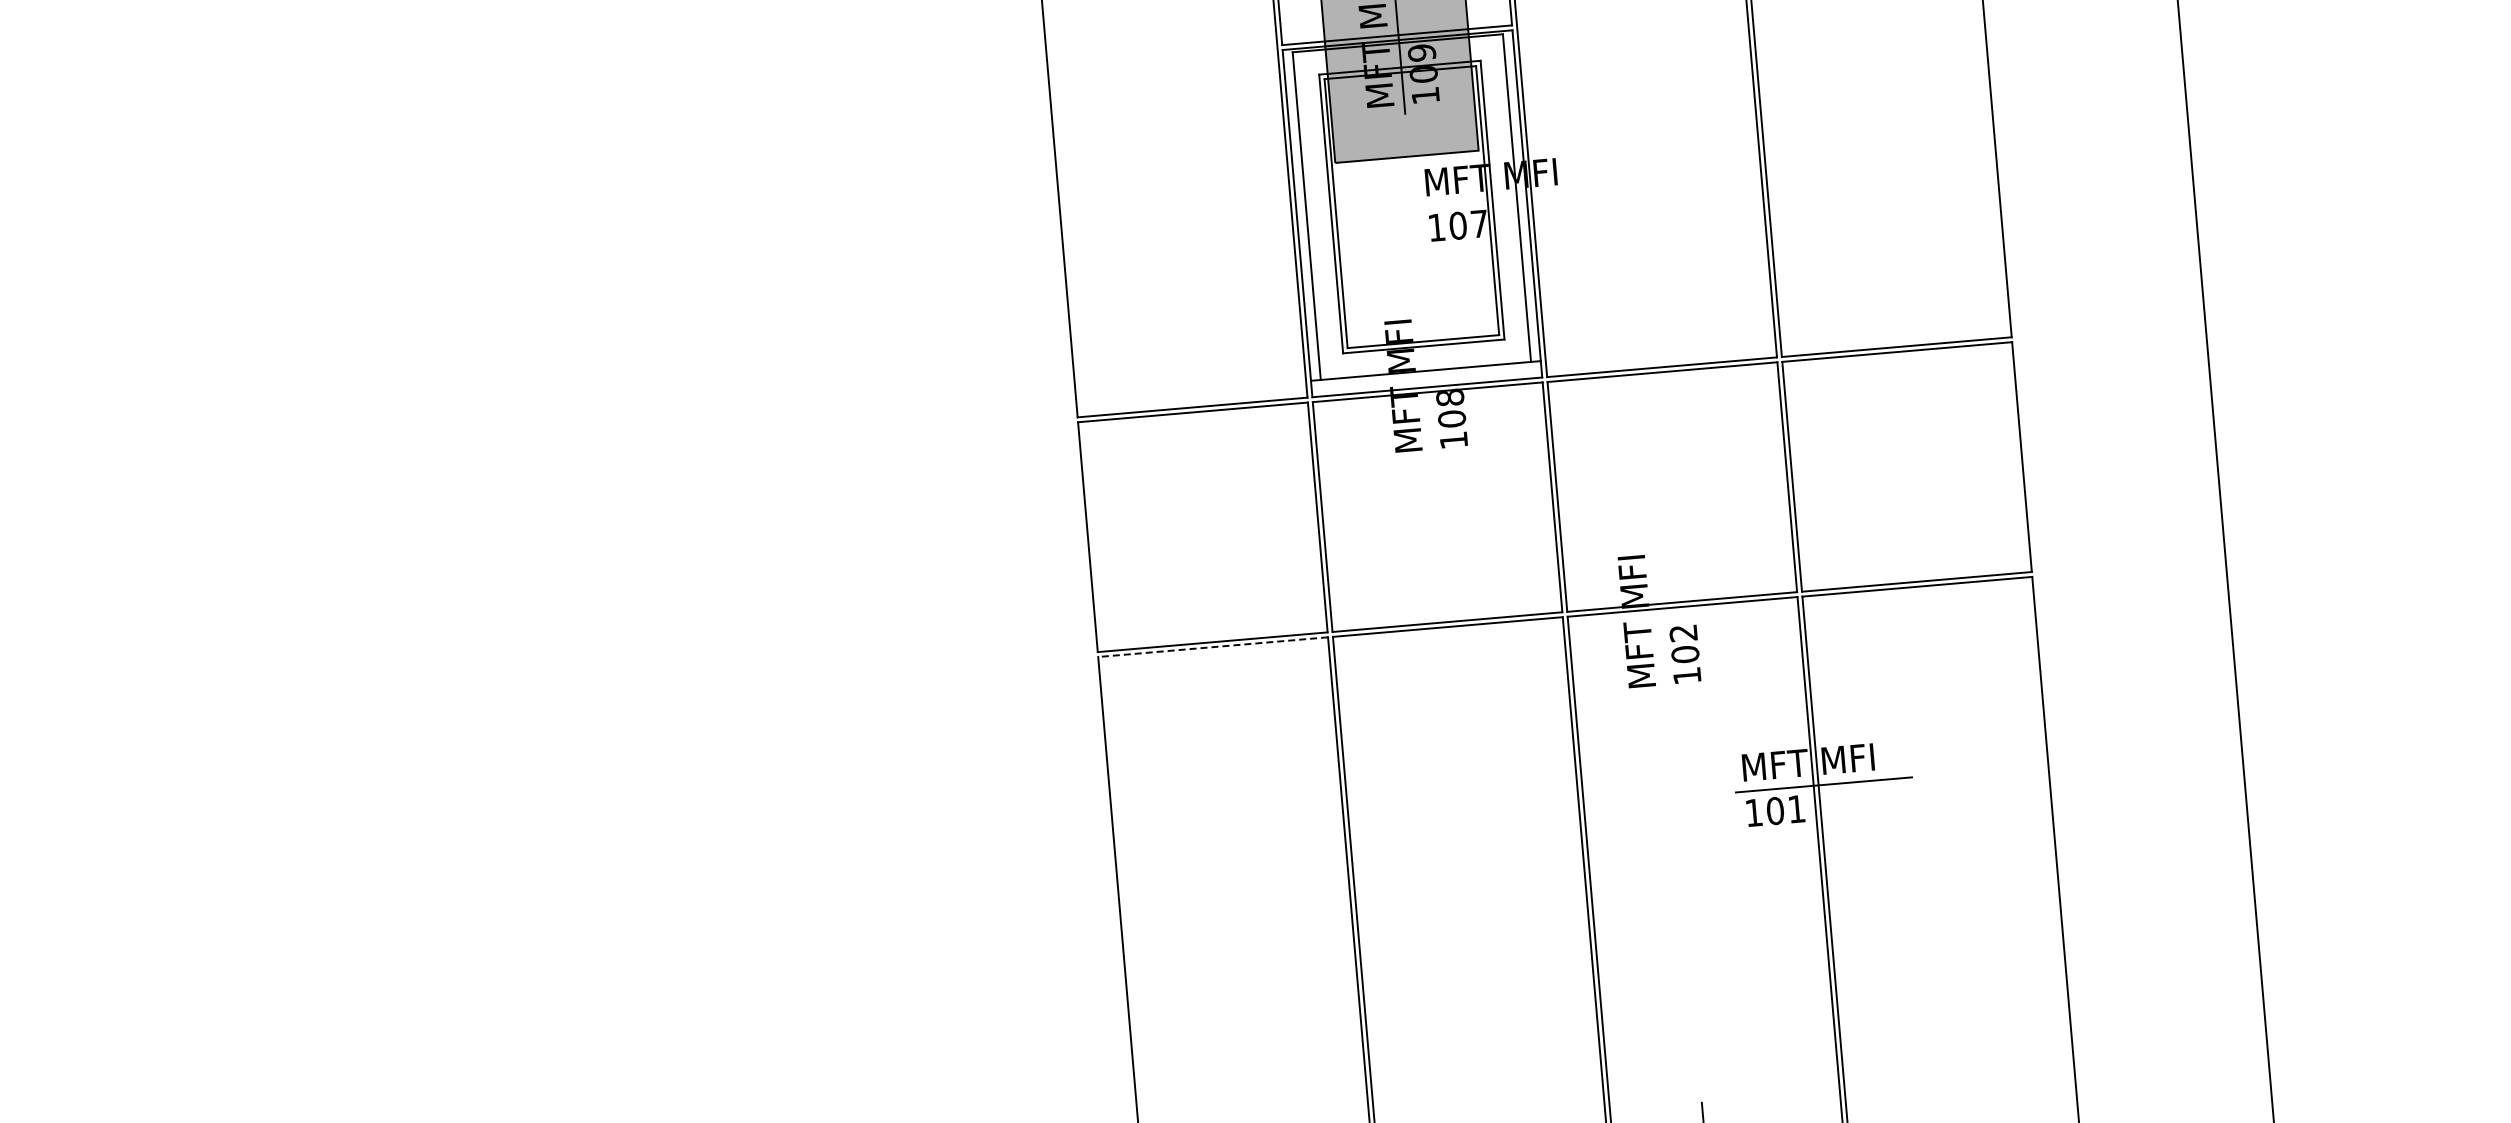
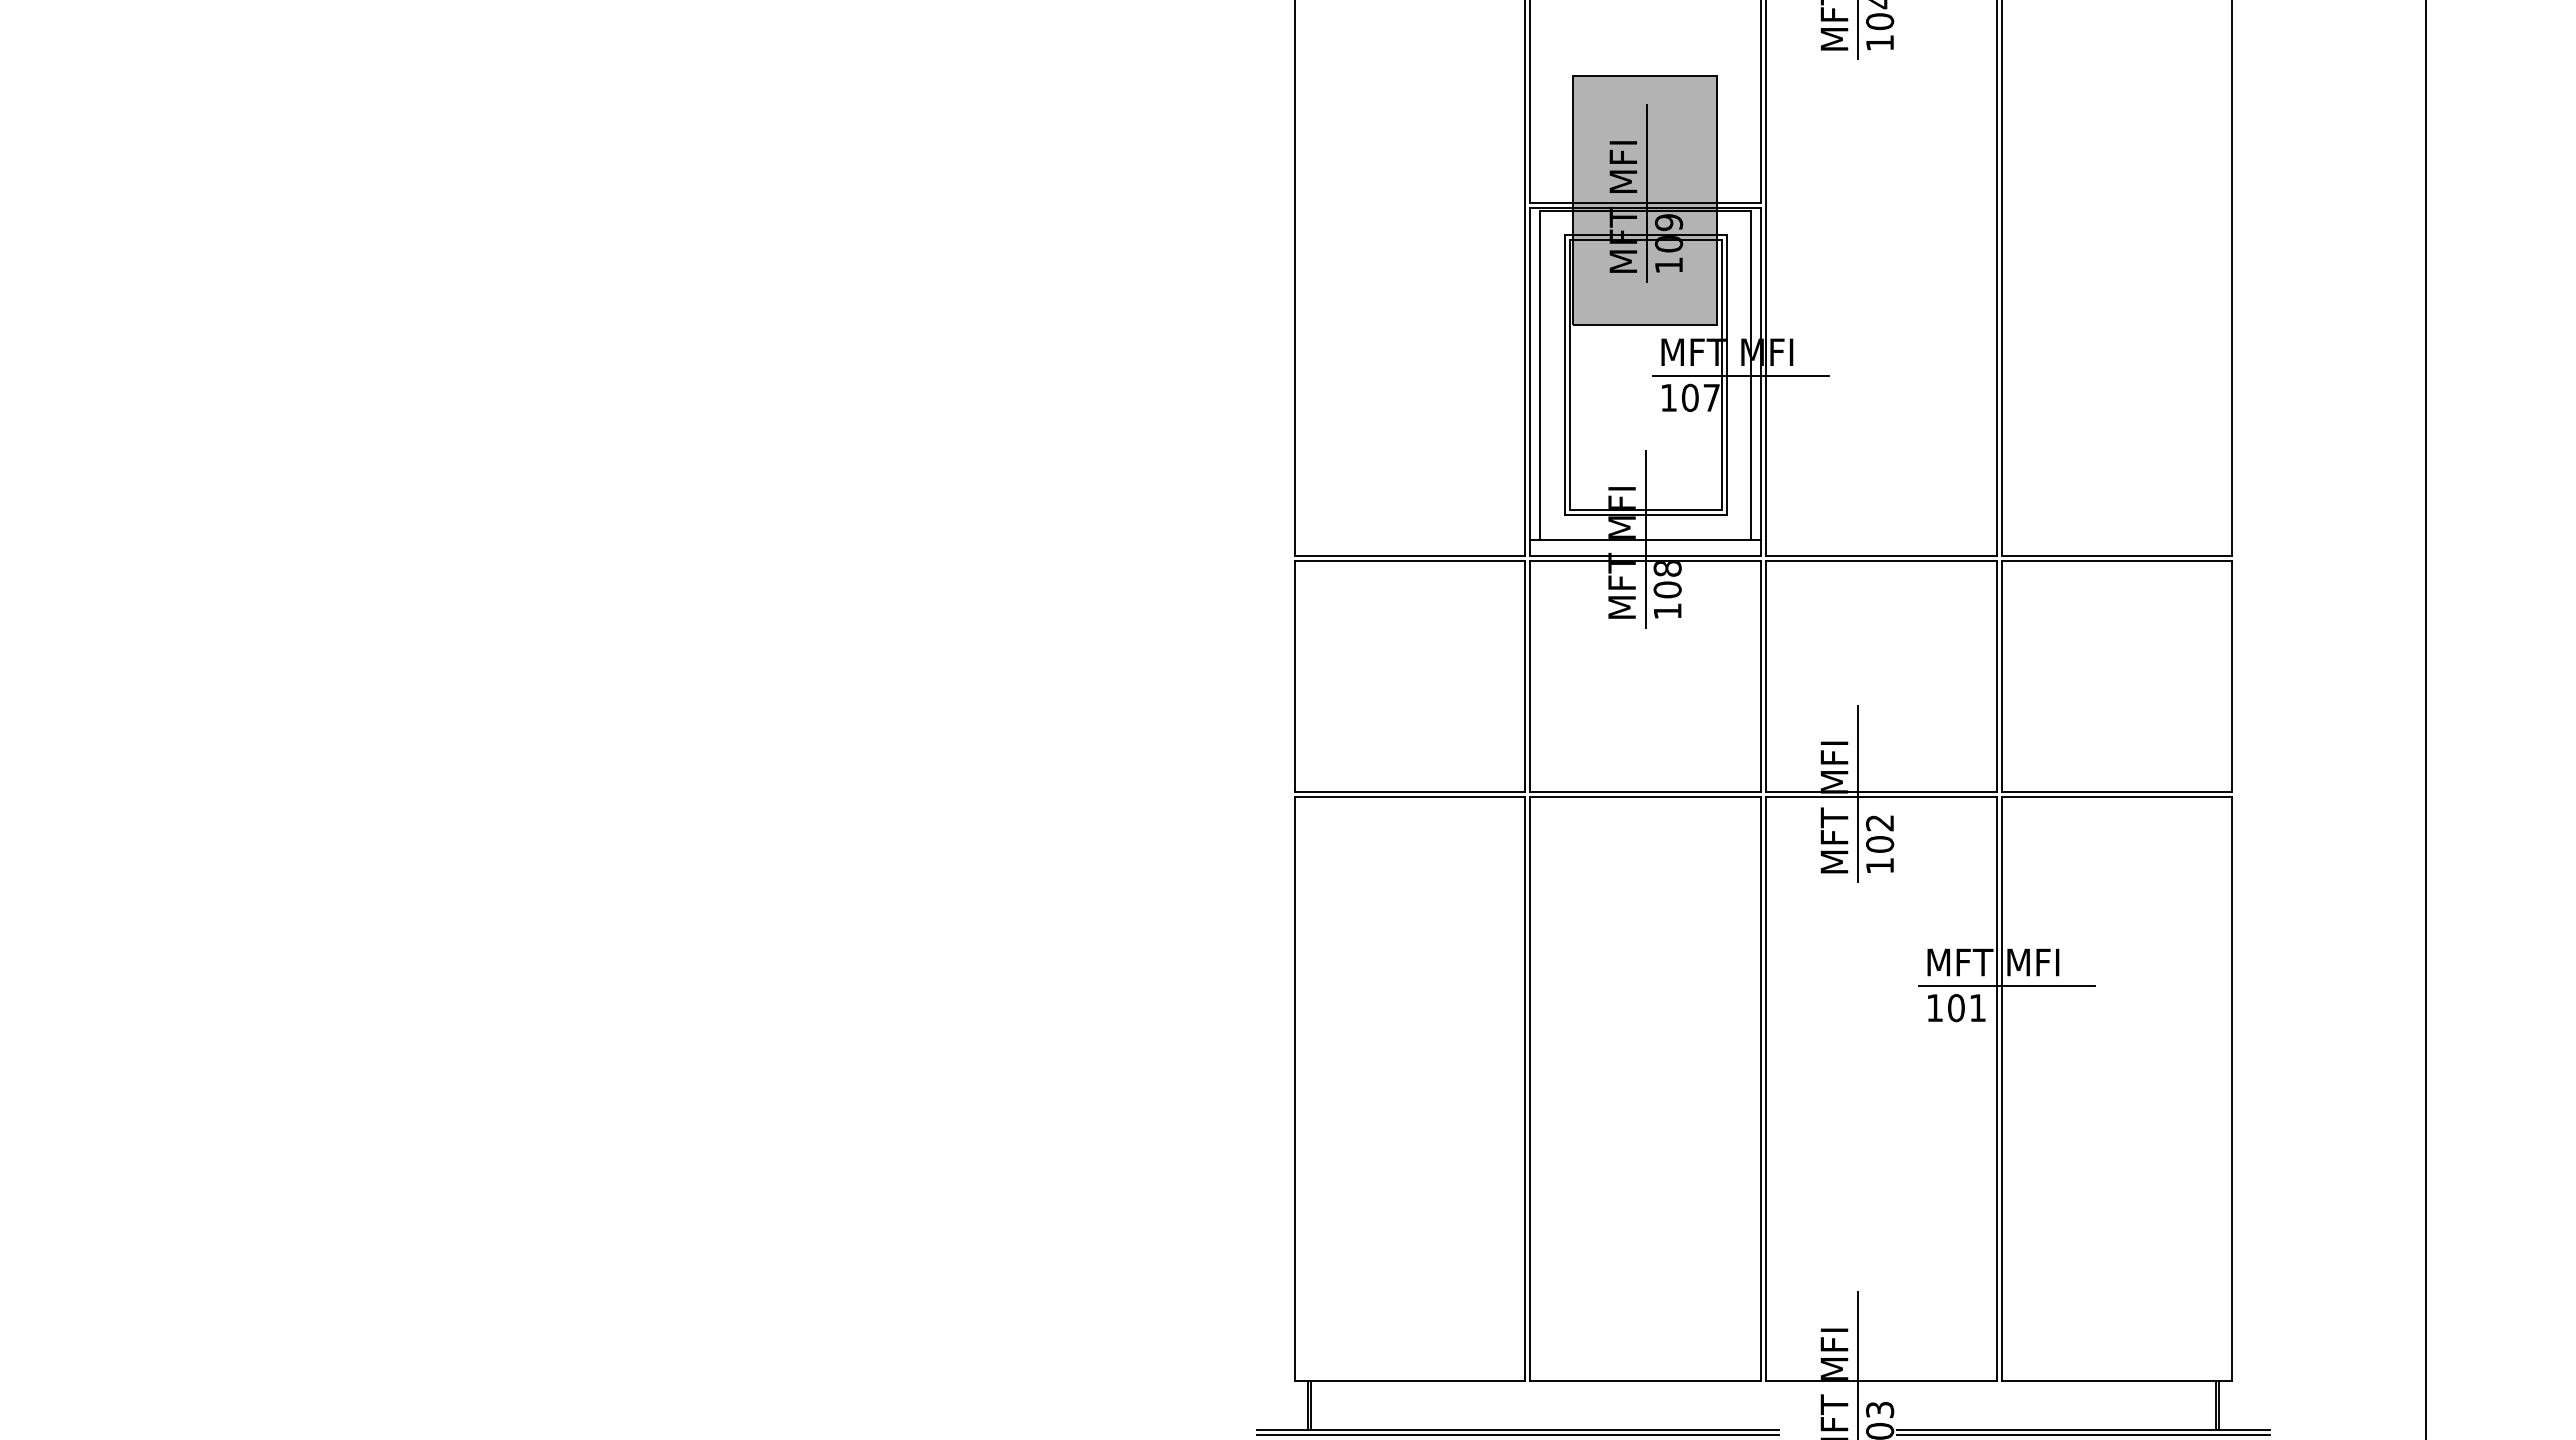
line: (1506, 200) -> (1740, 376), added
line: (1425, 369) -> (1645, 538), added
line: (1659, 605) -> (1858, 793), added
line: (1212, 646) -> (1409, 796), dashed -> solid

